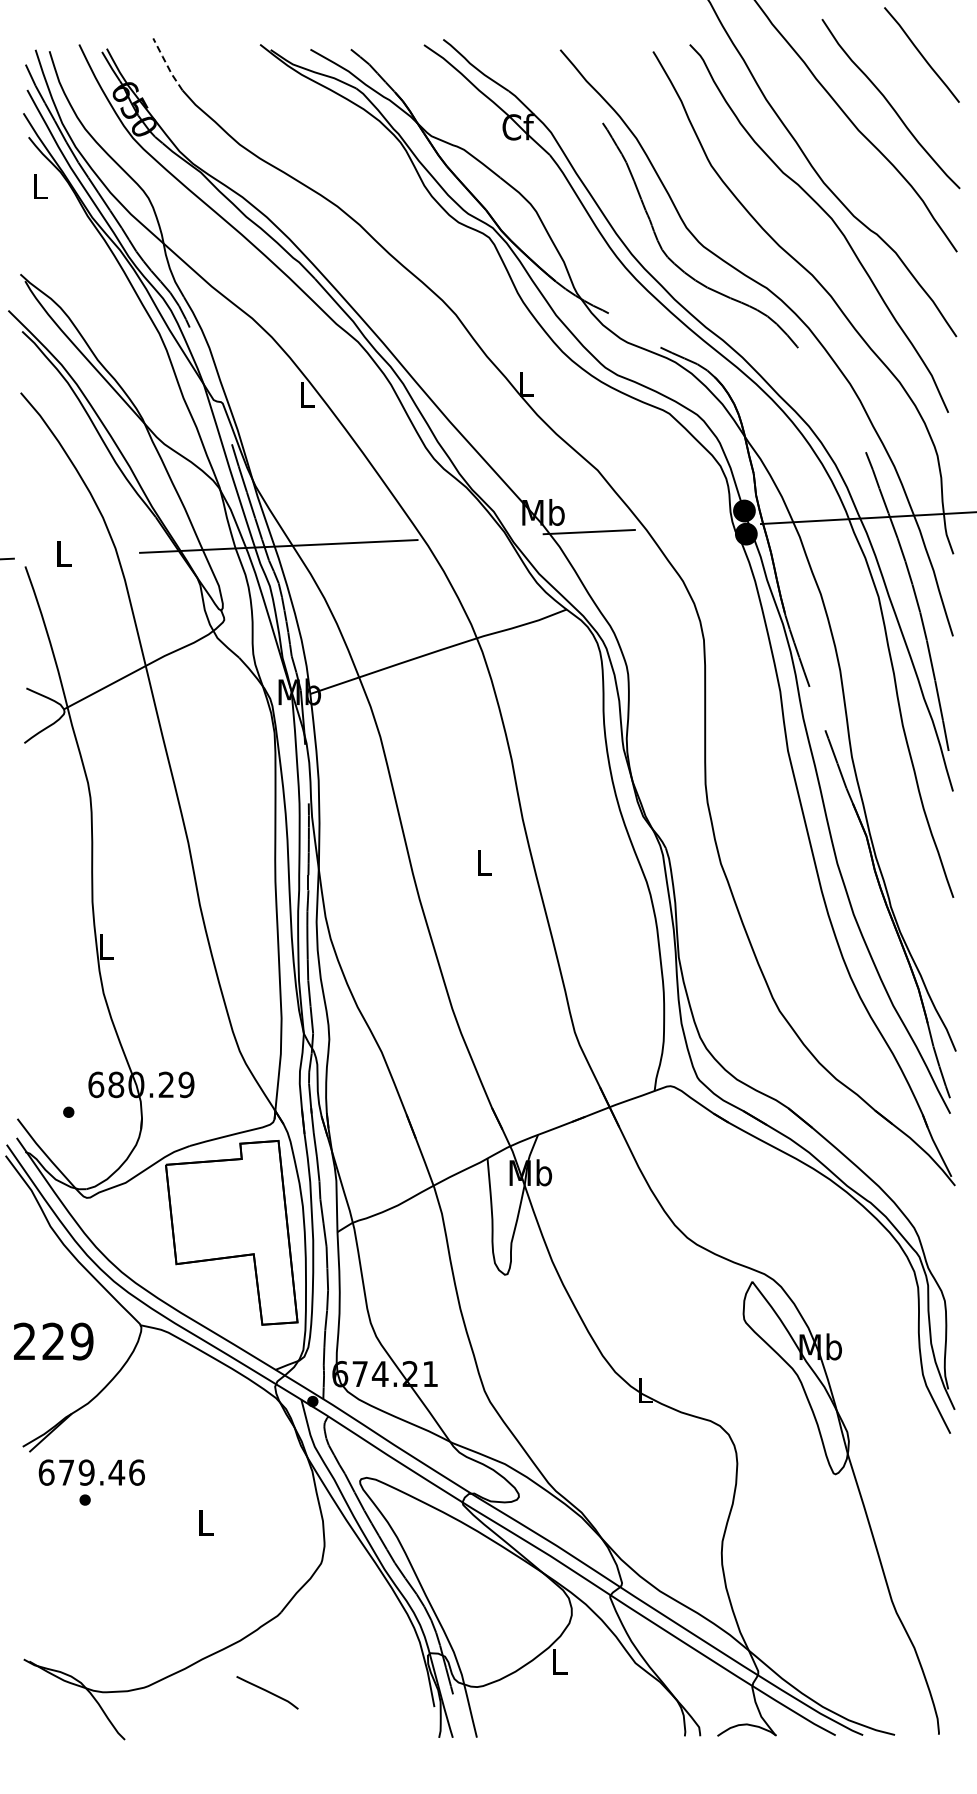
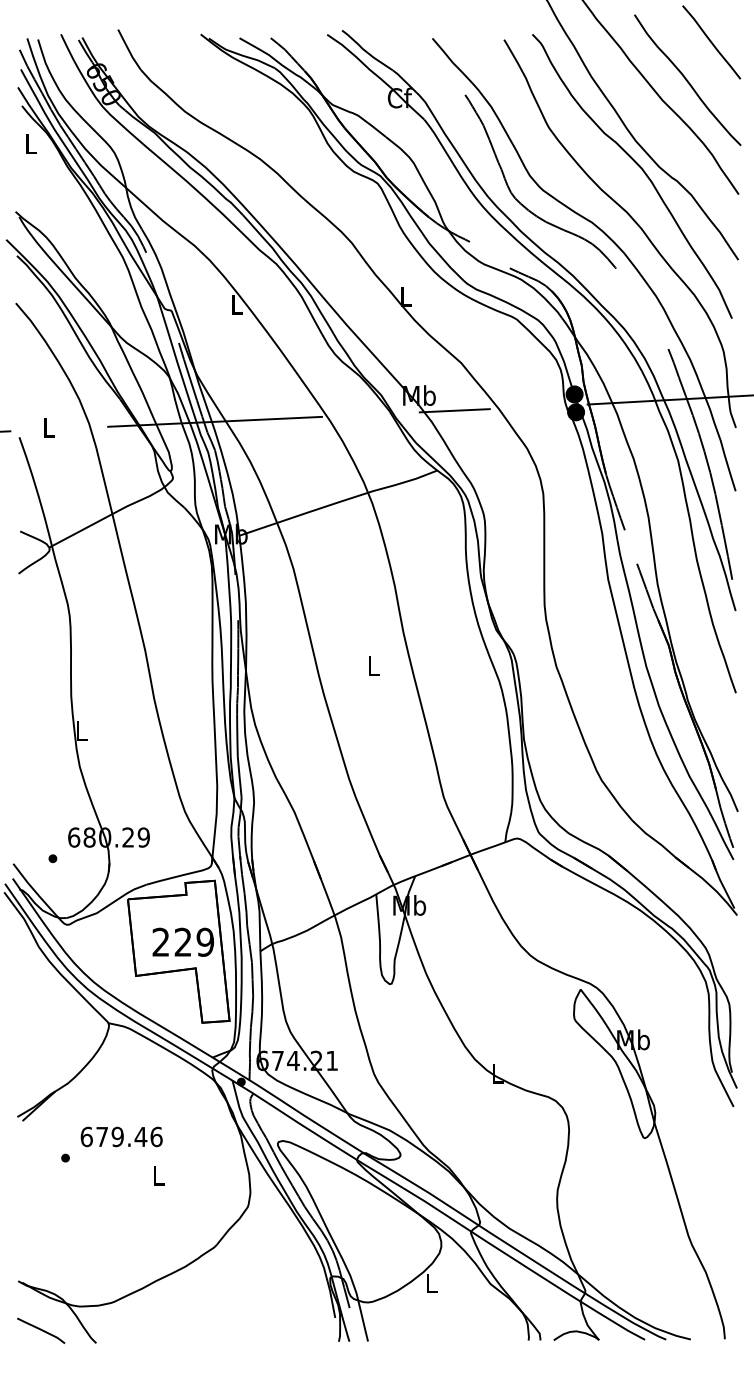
line: (167, 64) -> (129, 49), dashed -> solid
text: (53, 1341) -> (183, 942), moved
text: (91, 1472) -> (121, 1136), moved
curve: (267, 1692) -> (41, 1330), moved

